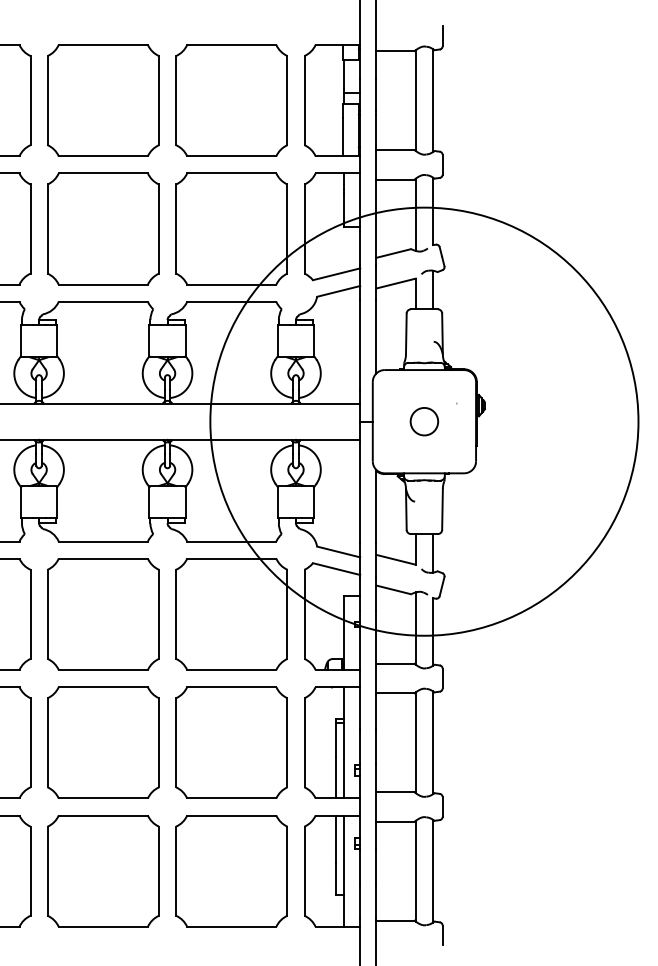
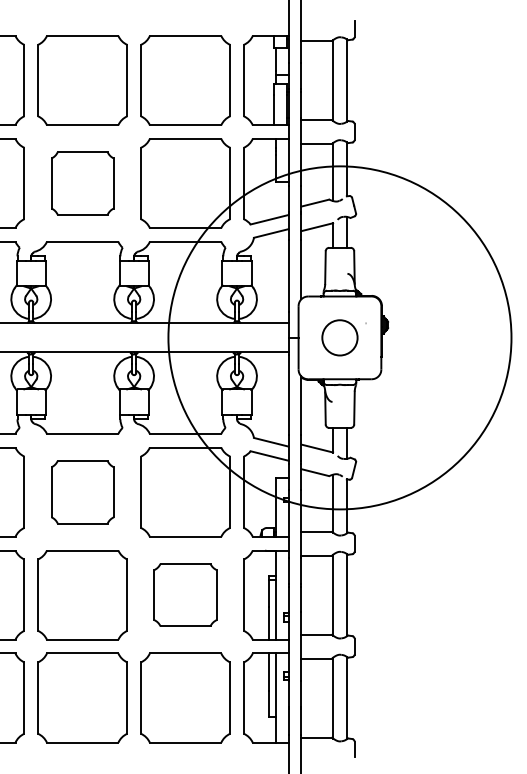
part: (103, 228) -> (82, 183), size x0.7
circle: (424, 421) -> (340, 337), size x1.6
part: (103, 614) -> (82, 492), size x0.7
part: (231, 742) -> (185, 594), size x0.7

